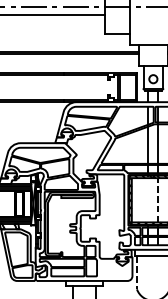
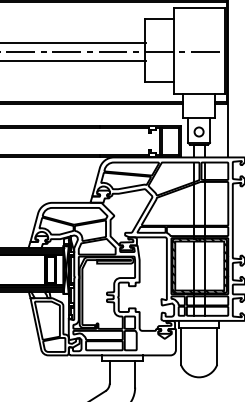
line: (148, 199) -> (193, 265), added
line: (158, 200) -> (204, 266), dashed -> solid
line: (136, 272) -> (180, 346), dashed -> solid

